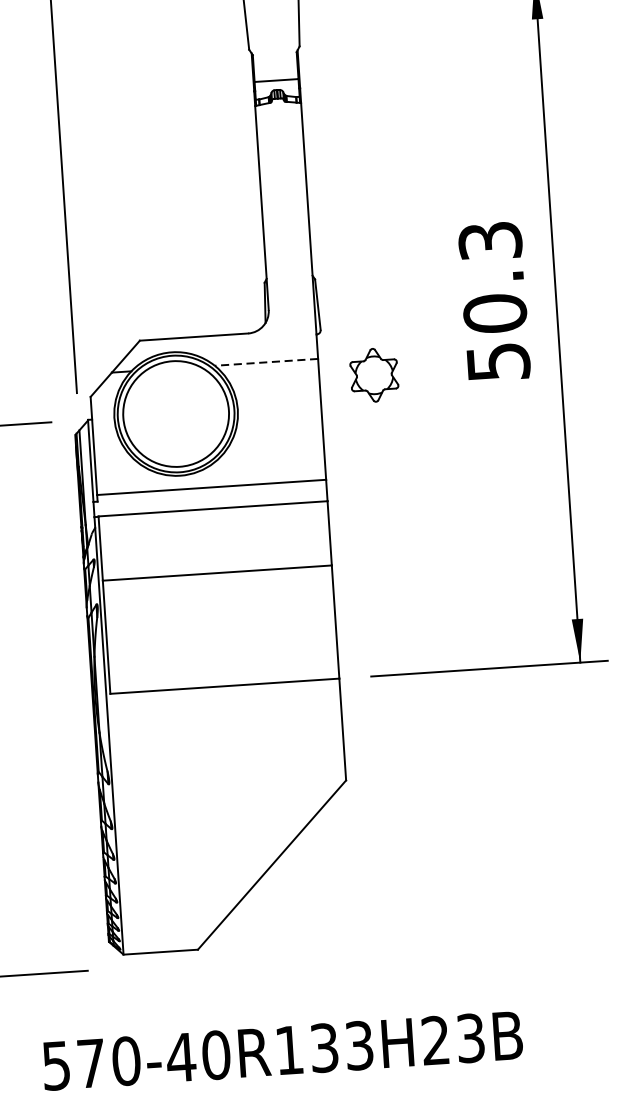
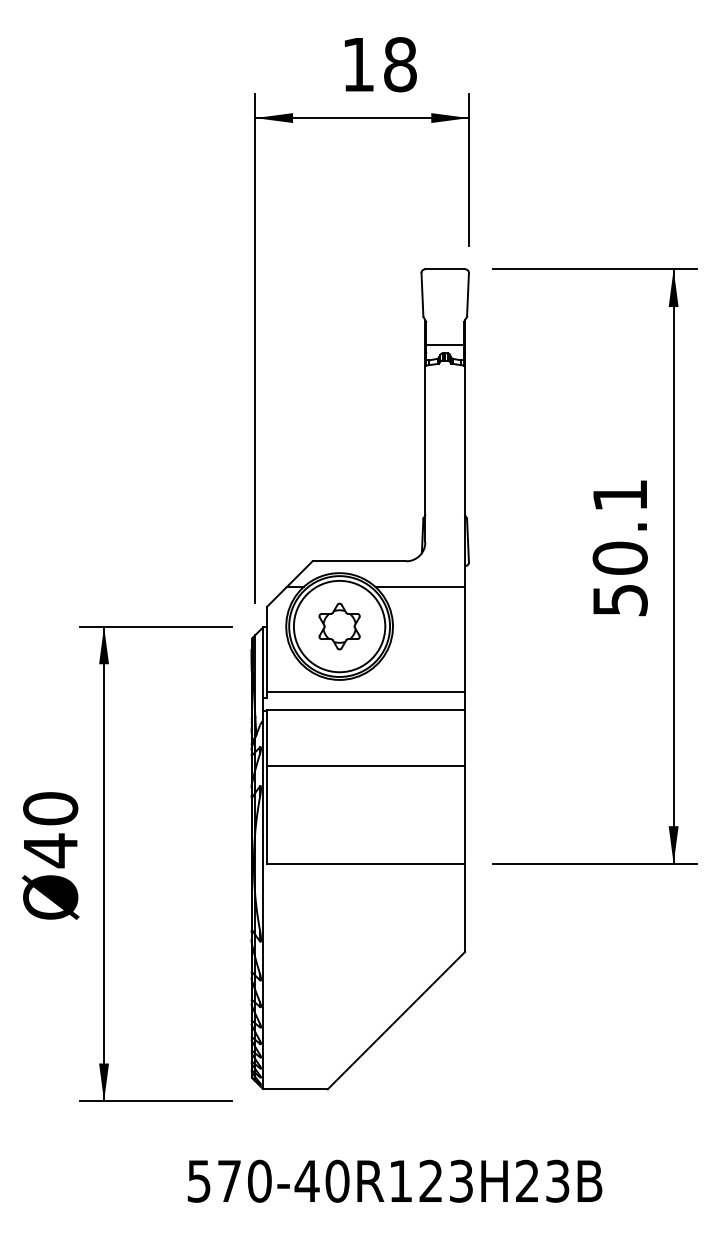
text: (489, 241) -> (619, 495), 50.3 -> 50.1
line: (266, 362) -> (420, 587), dashed -> solid
part: (374, 375) -> (339, 626), moved
text: (323, 1048) -> (430, 1181), 570-40R133H23B -> 570-40R123H23B

